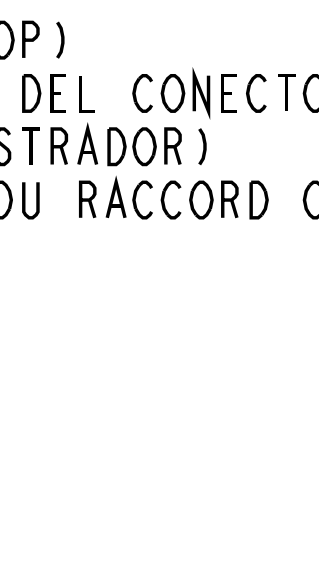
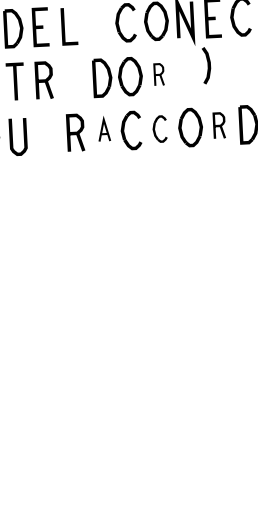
part: (87, 143) -> (72, 76), removed
part: (172, 145) -> (158, 73), size x0.6
curve: (203, 146) -> (207, 65), moved
part: (115, 196) -> (103, 128), size x0.6
part: (170, 199) -> (159, 128), size x0.7
part: (229, 199) -> (218, 125), size x0.7

